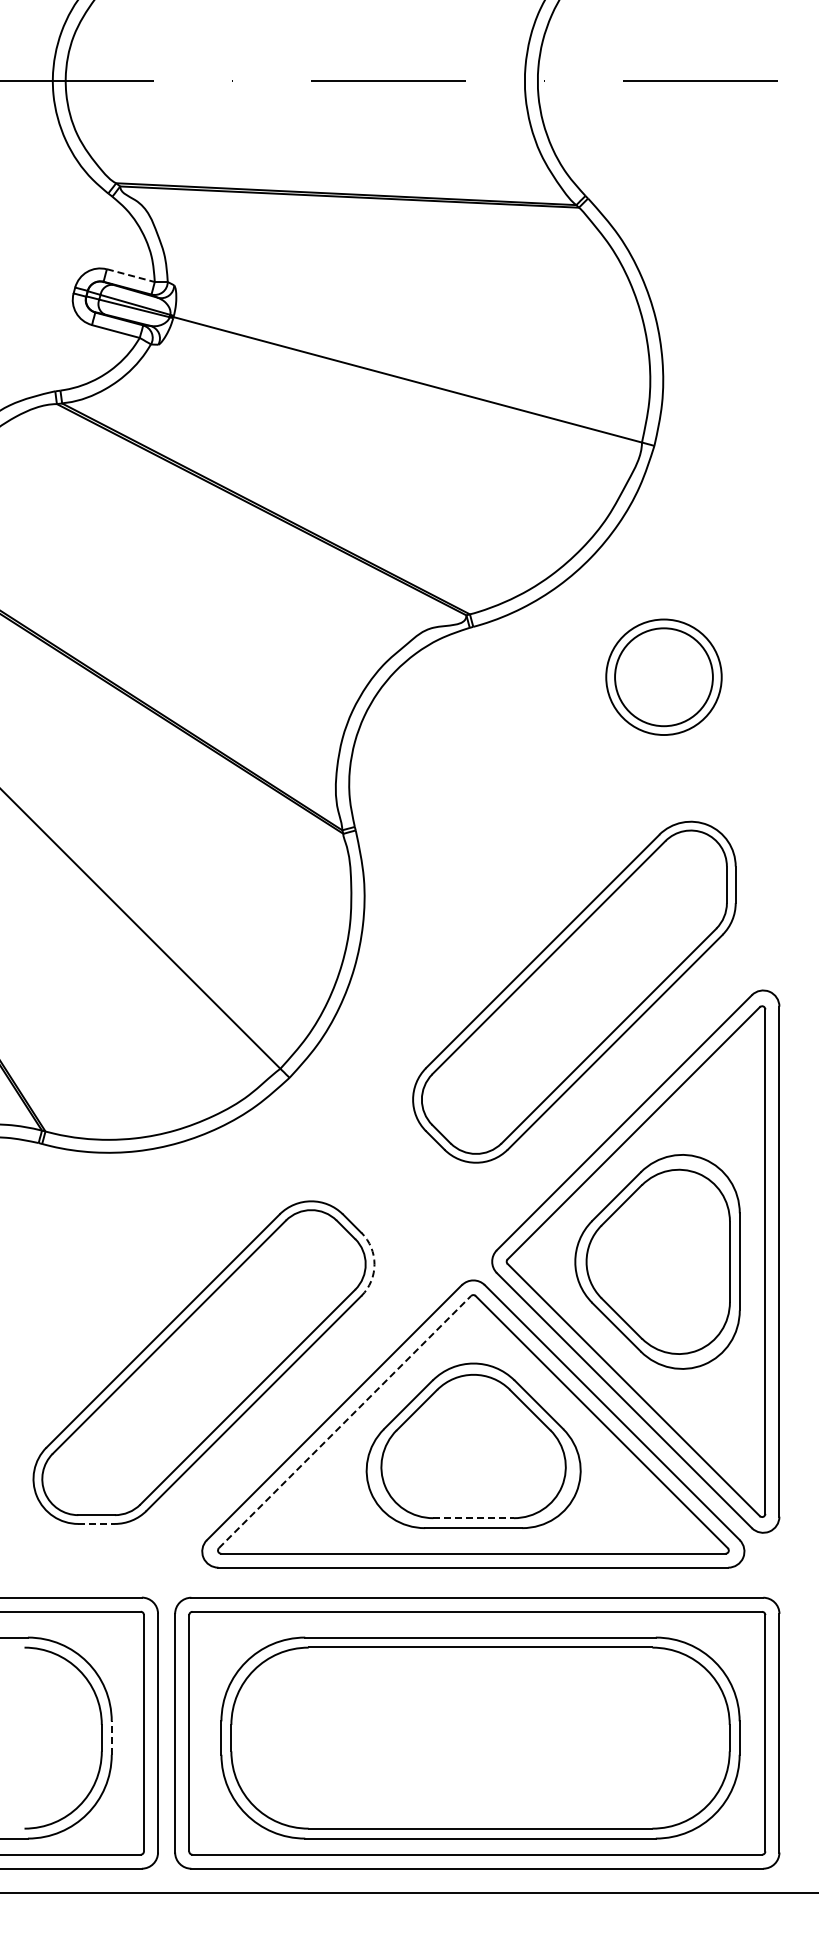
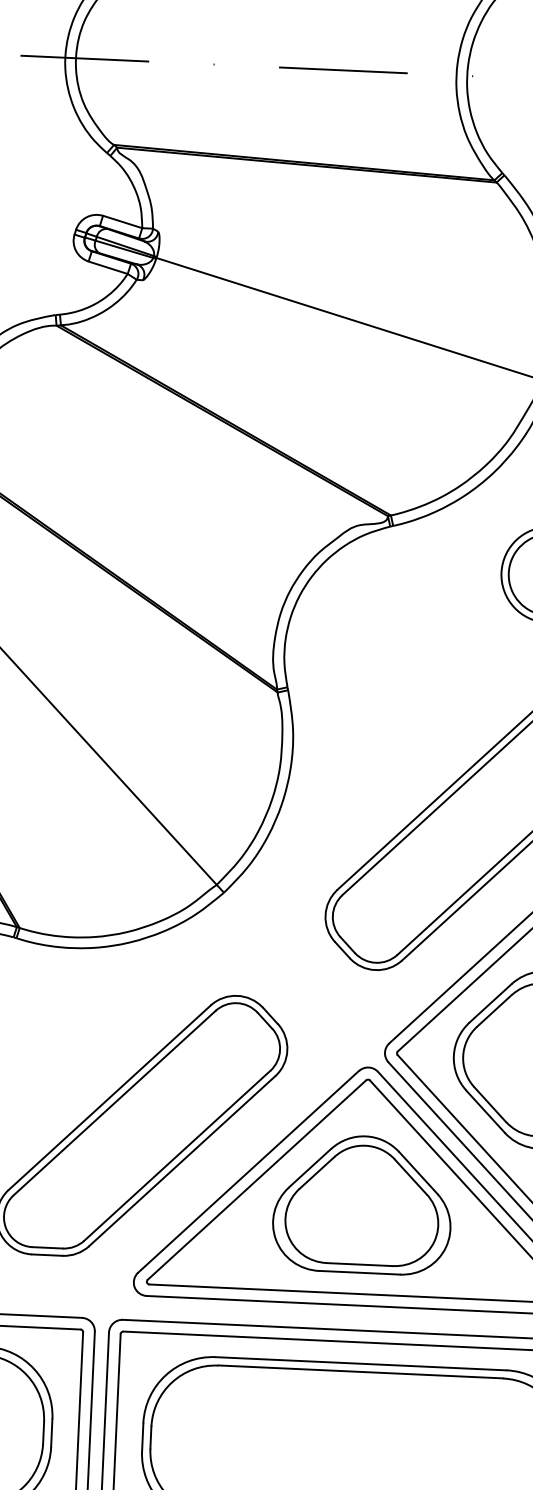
line: (130, 275) -> (122, 221), dashed -> solid
arc: (374, 1264) -> (287, 1050), dashed -> solid
line: (345, 1421) -> (257, 1179), dashed -> solid
line: (474, 1518) -> (360, 1264), dashed -> solid
line: (97, 1523) -> (48, 1254), dashed -> solid
line: (111, 1738) -> (51, 1433), dashed -> solid

